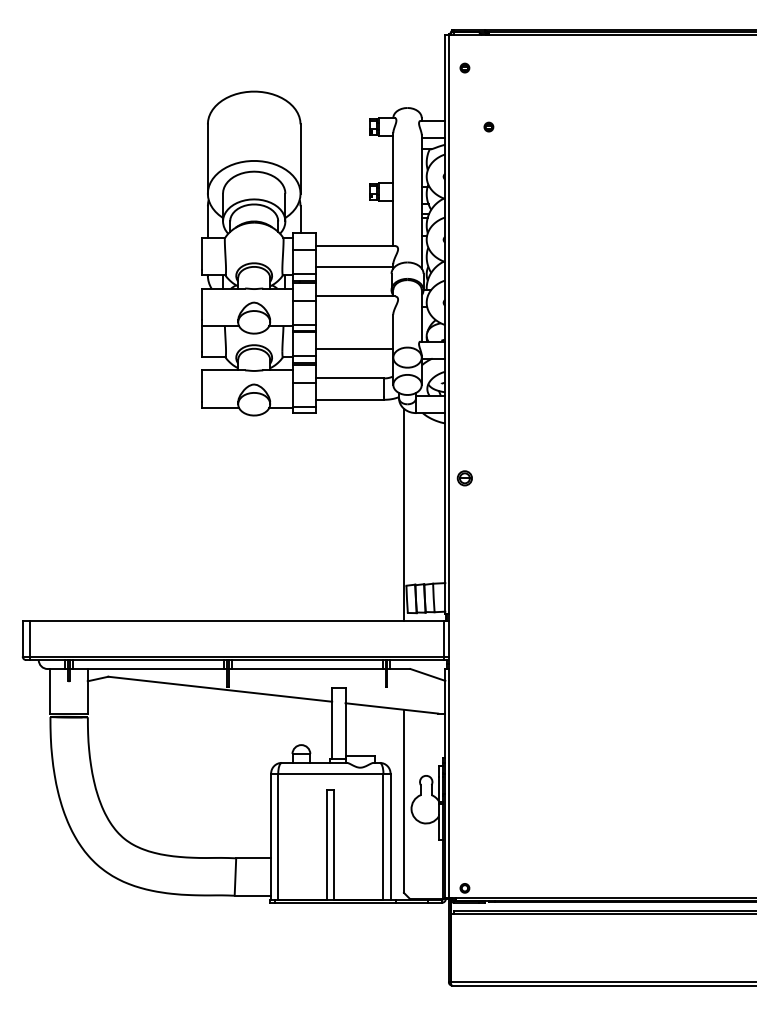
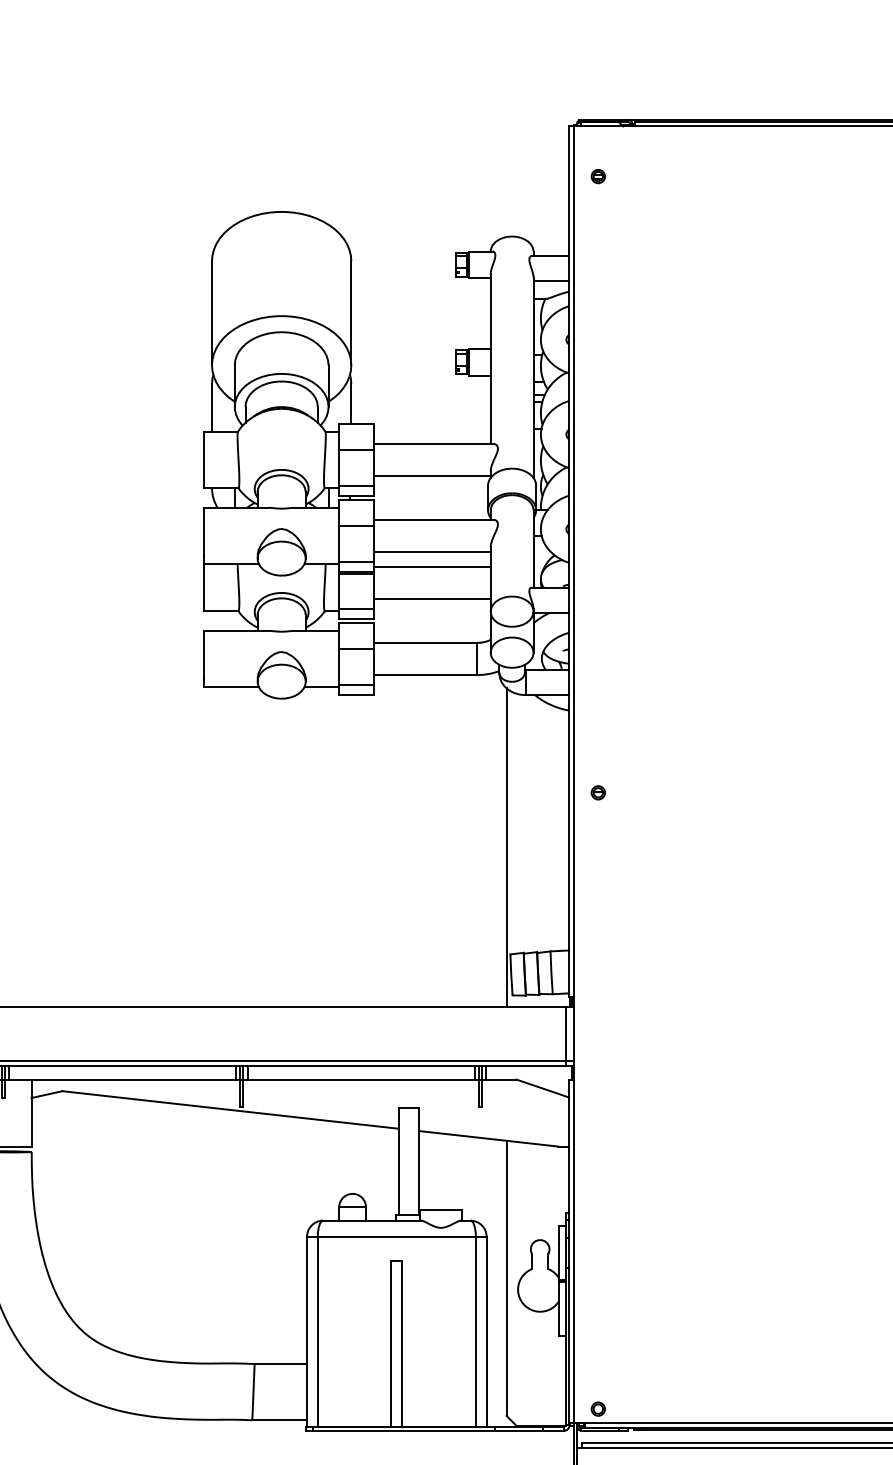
part: (488, 126) -> (633, 264), removed
line: (354, 317) -> (432, 551), added
line: (354, 327) -> (432, 566), added
part: (464, 477) -> (597, 791), size x0.62

